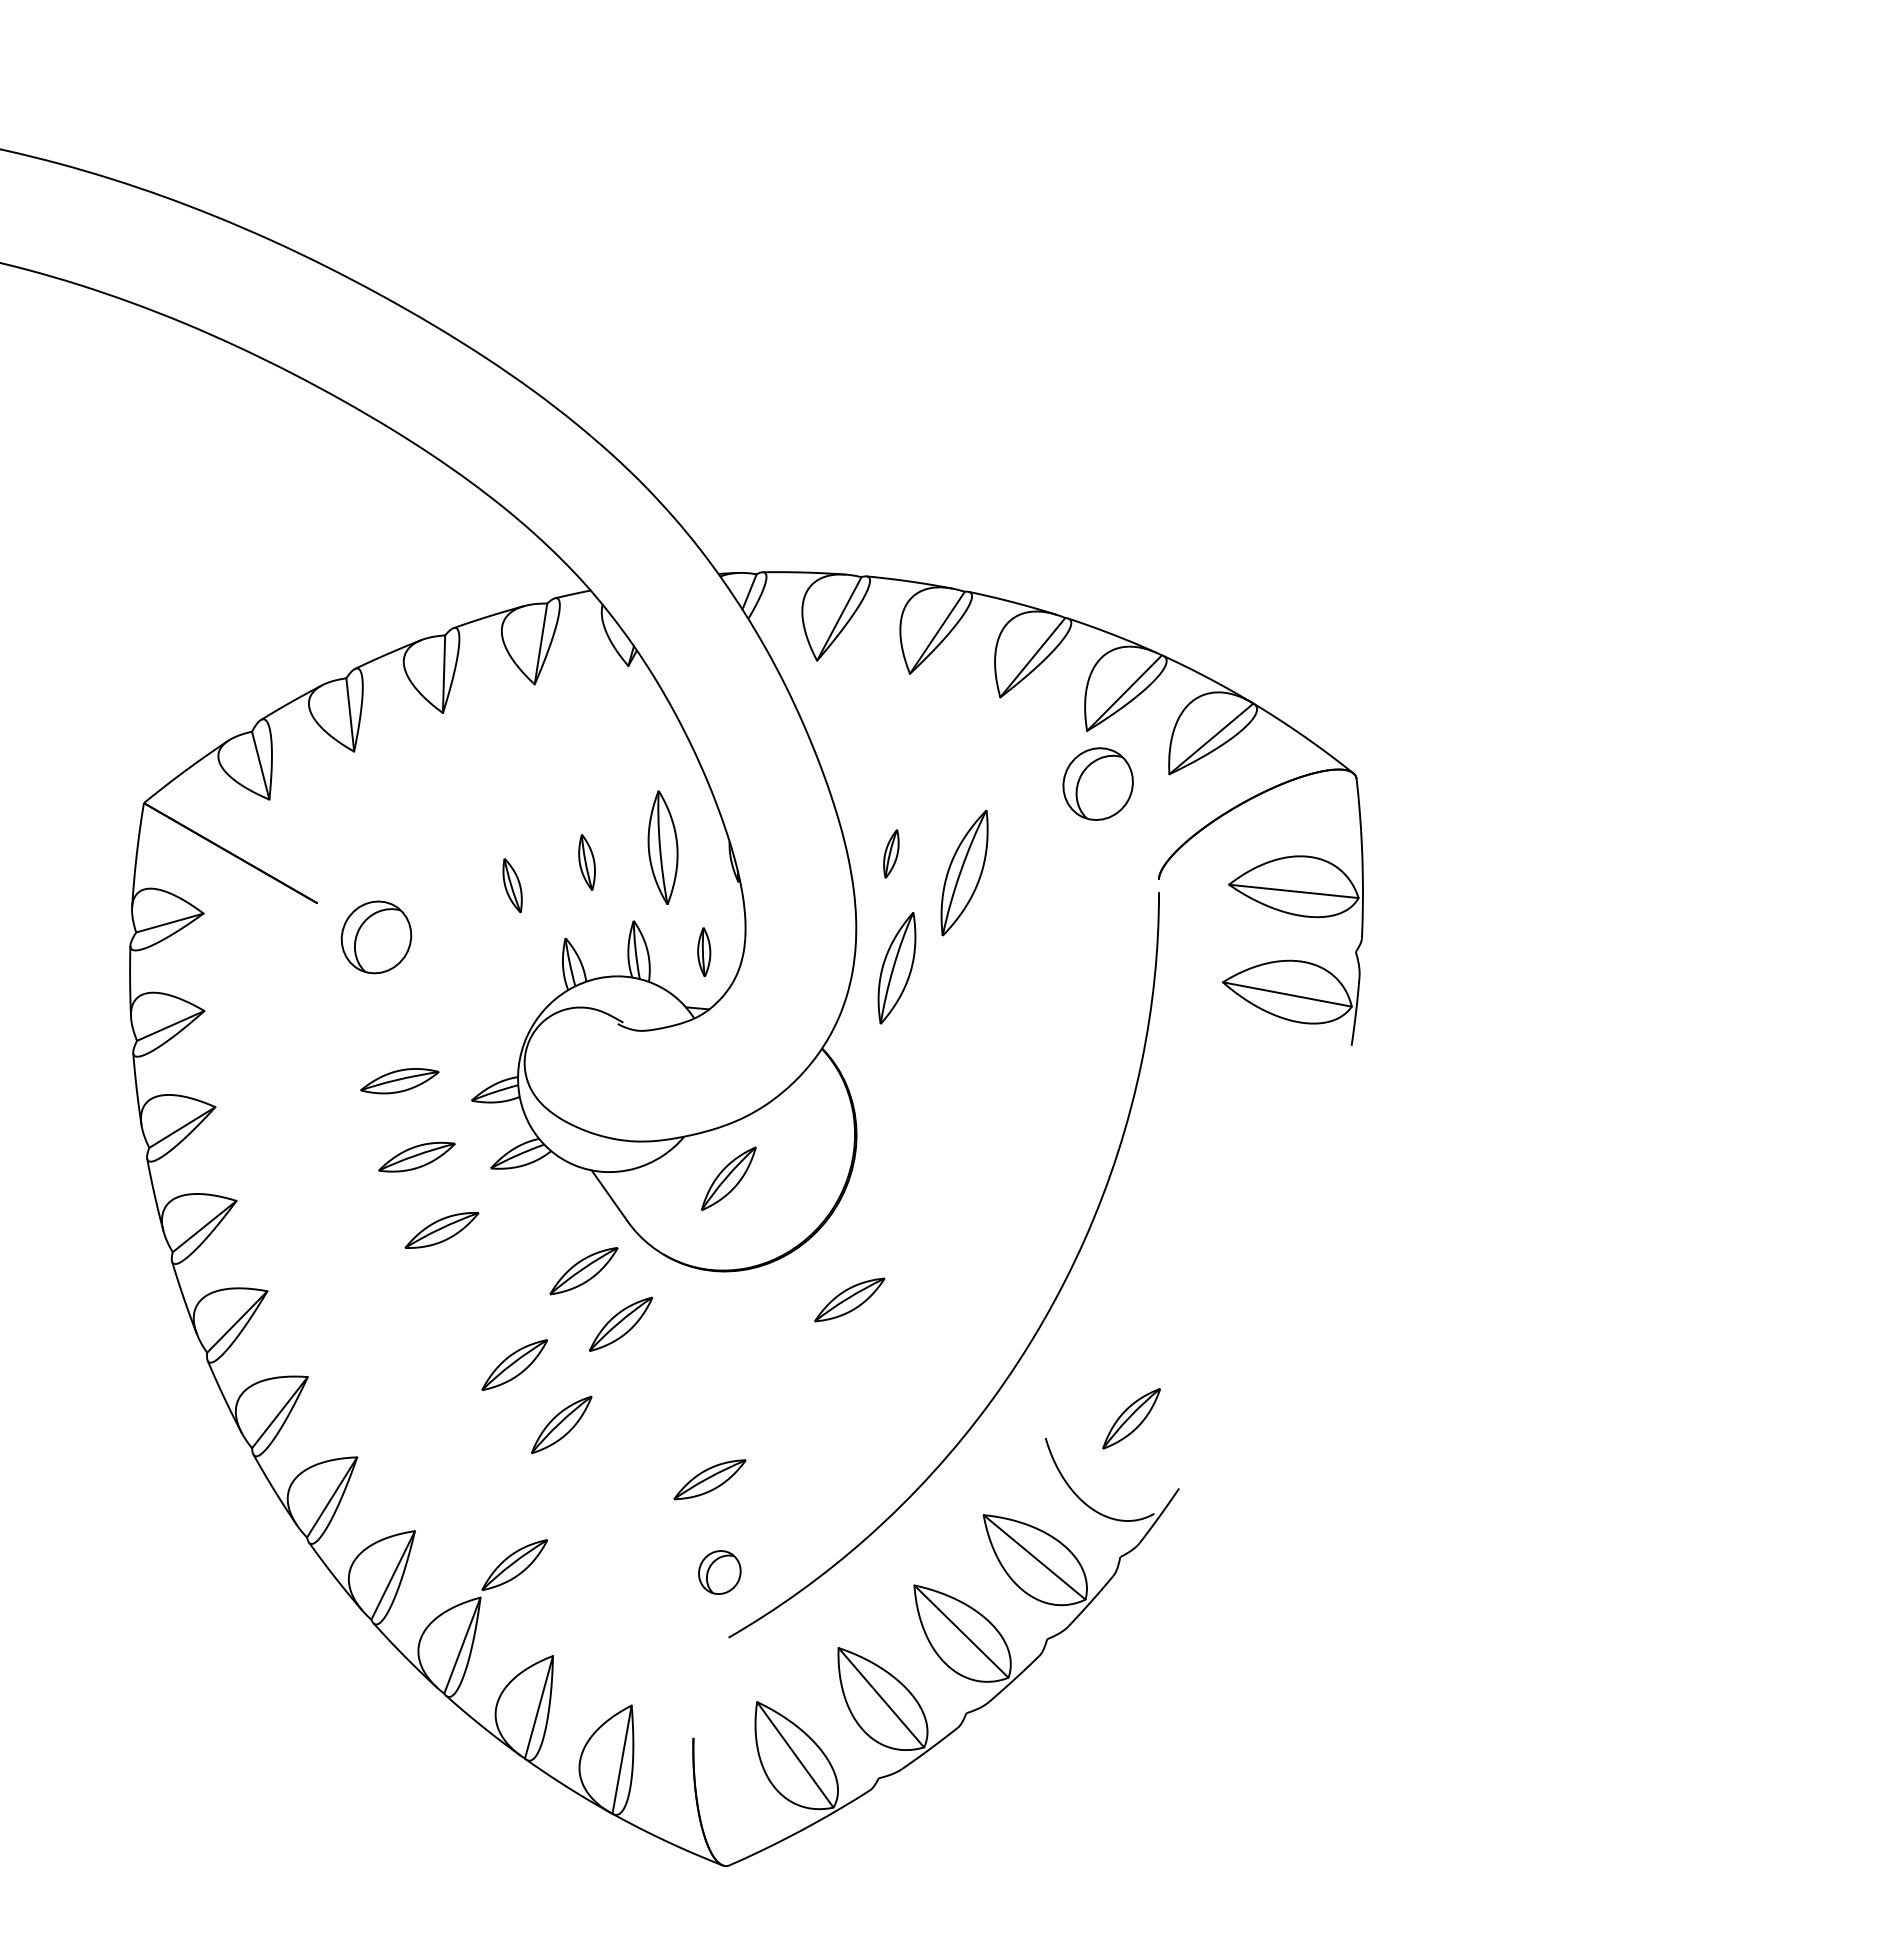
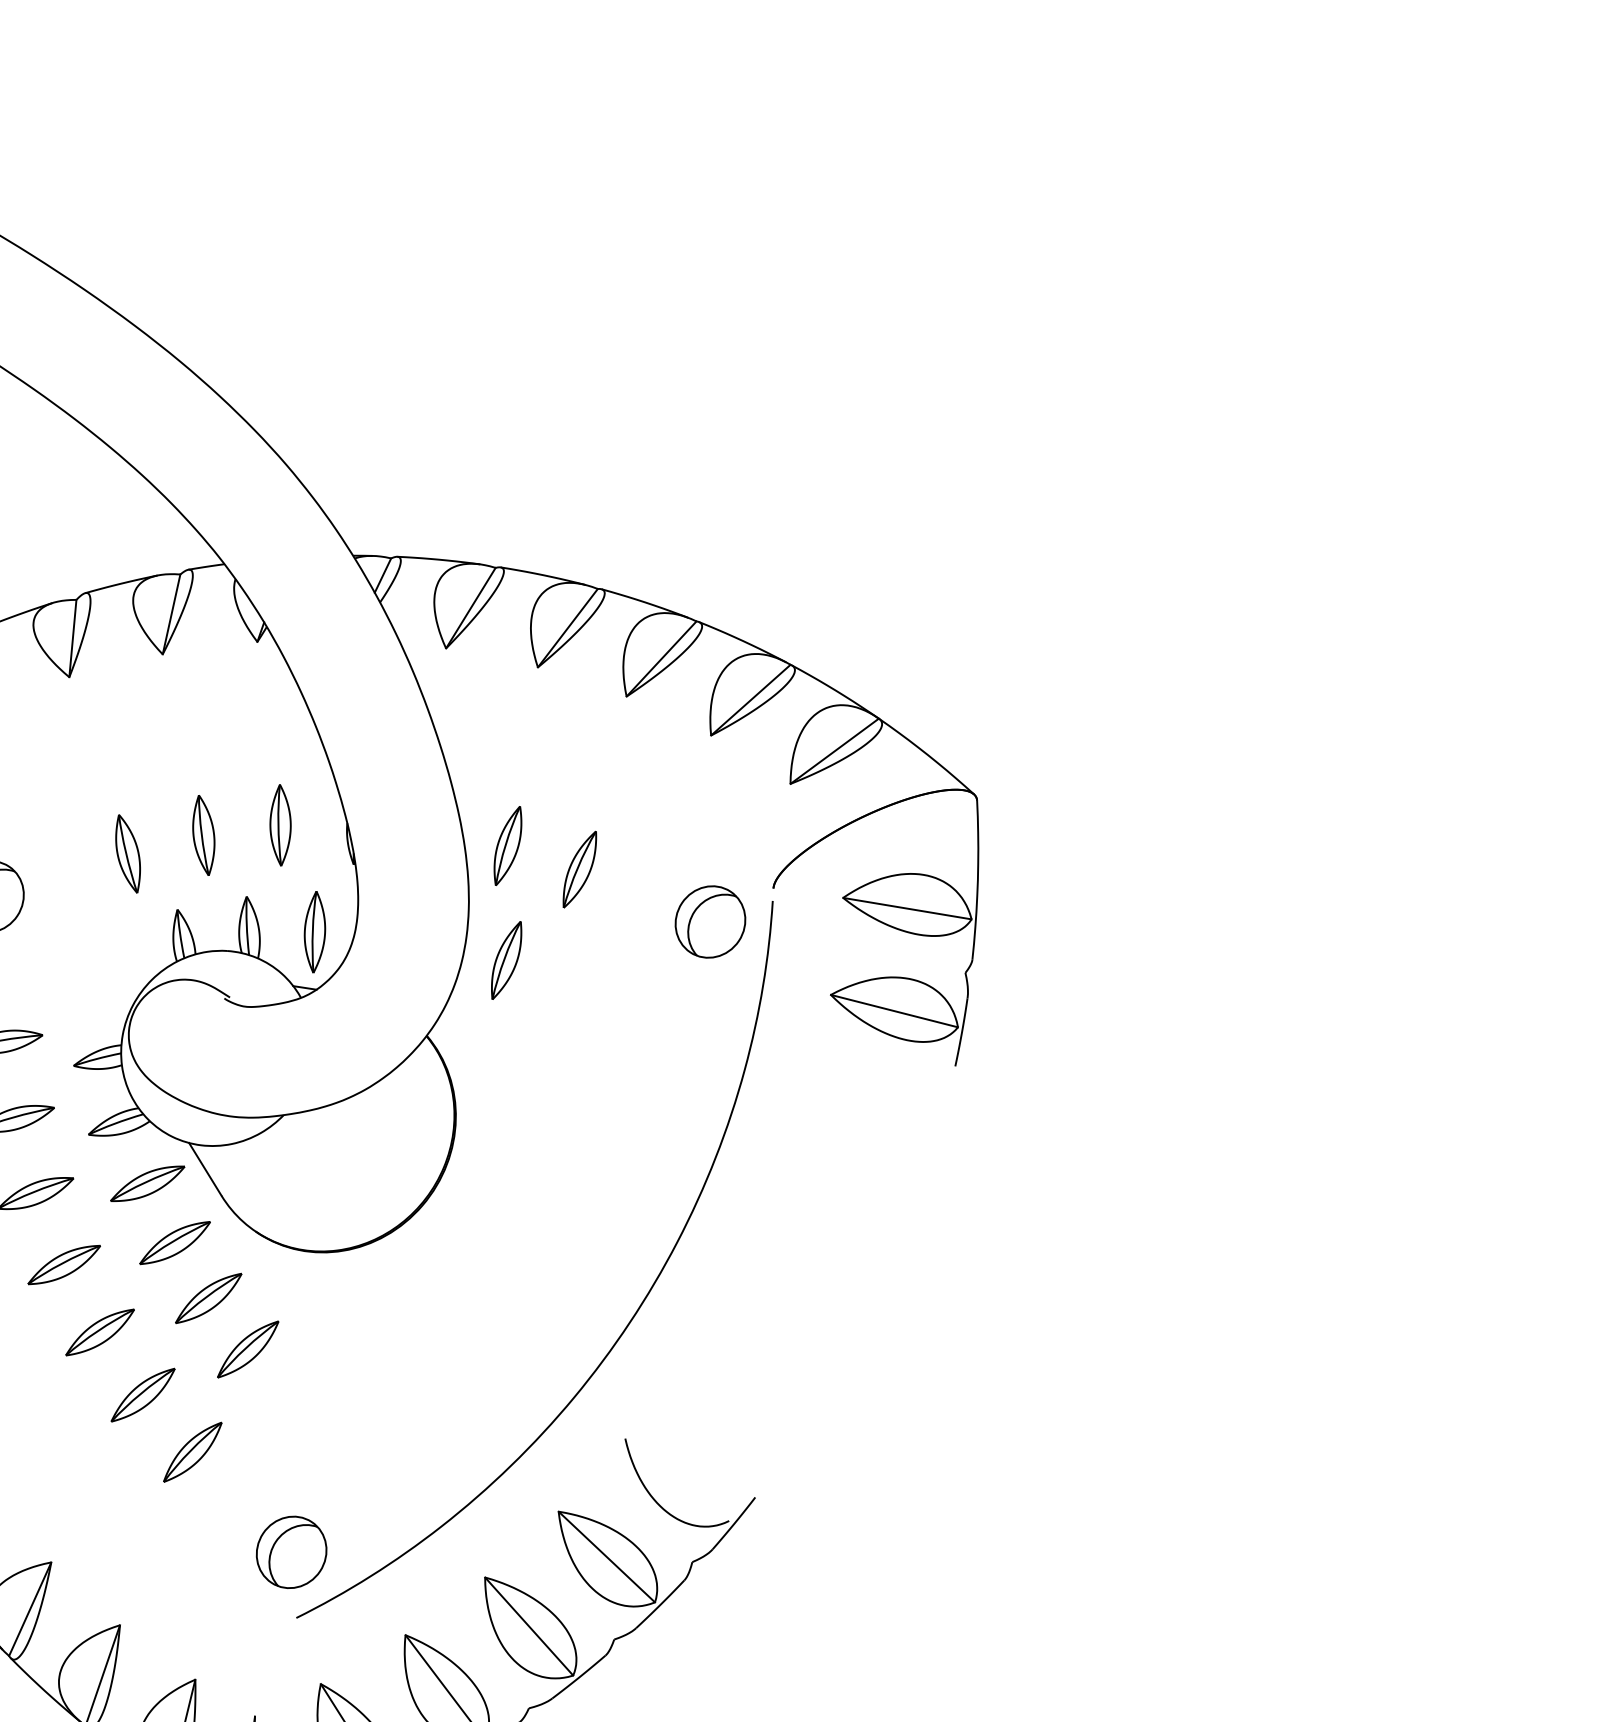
part: (1097, 783) -> (709, 921), moved
part: (662, 847) -> (280, 825), size x0.71
part: (891, 853) -> (508, 845), size x1.67
part: (586, 862) -> (203, 835), size x1.43
part: (964, 872) -> (579, 869), size x0.62
part: (512, 885) -> (127, 853), size x1.43
part: (704, 952) -> (315, 932), size x1.67
part: (897, 968) -> (506, 960), size x0.71
part: (728, 1178) -> (192, 1451), moved
part: (849, 1299) -> (64, 1264), moved
part: (1131, 1418) -> (248, 1349), moved
part: (709, 1479) -> (147, 1183), moved
part: (514, 1564) -> (87, 1531), removed
part: (719, 1572) -> (291, 1552), size x1.67

